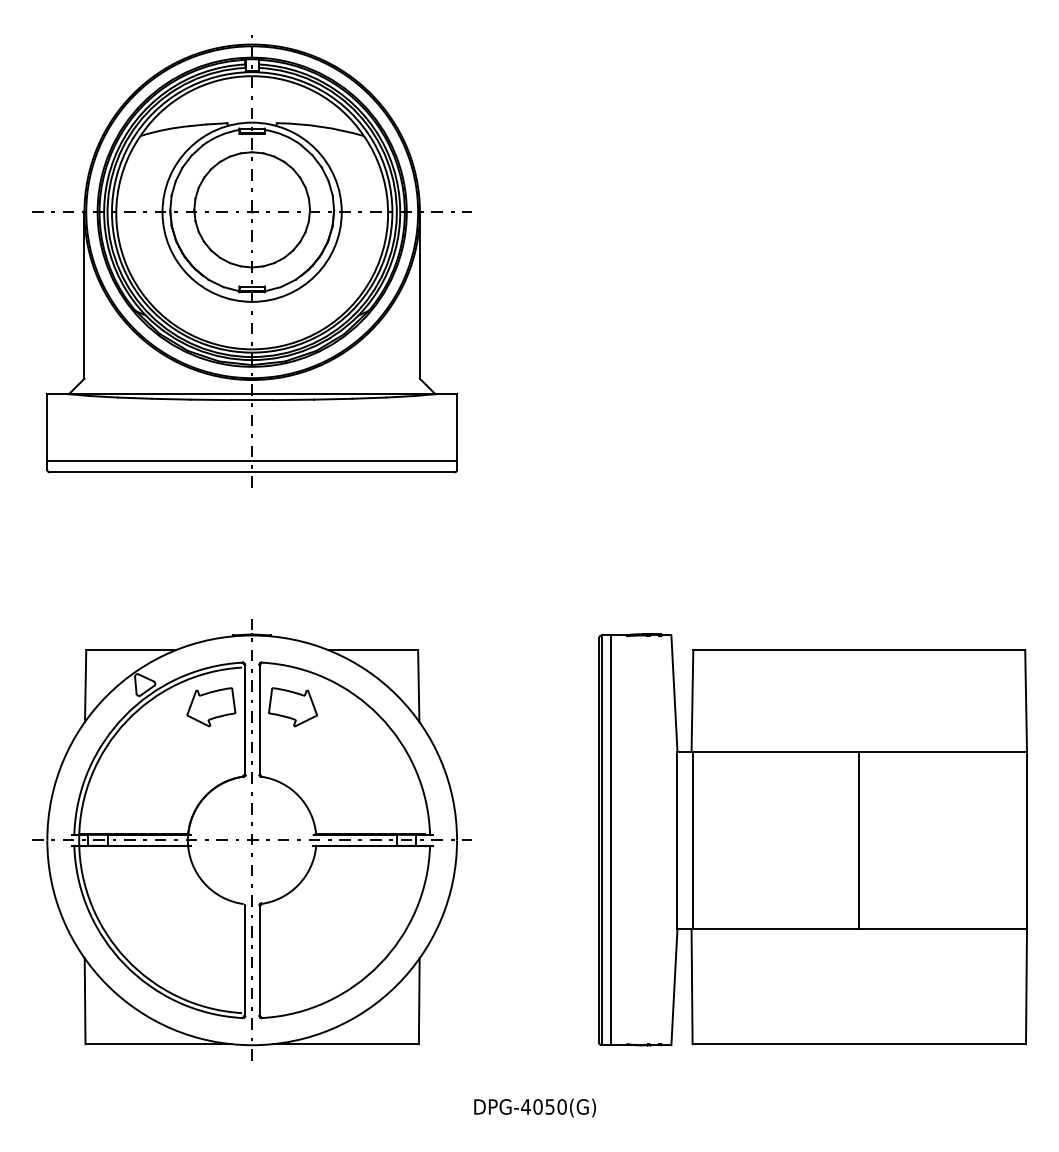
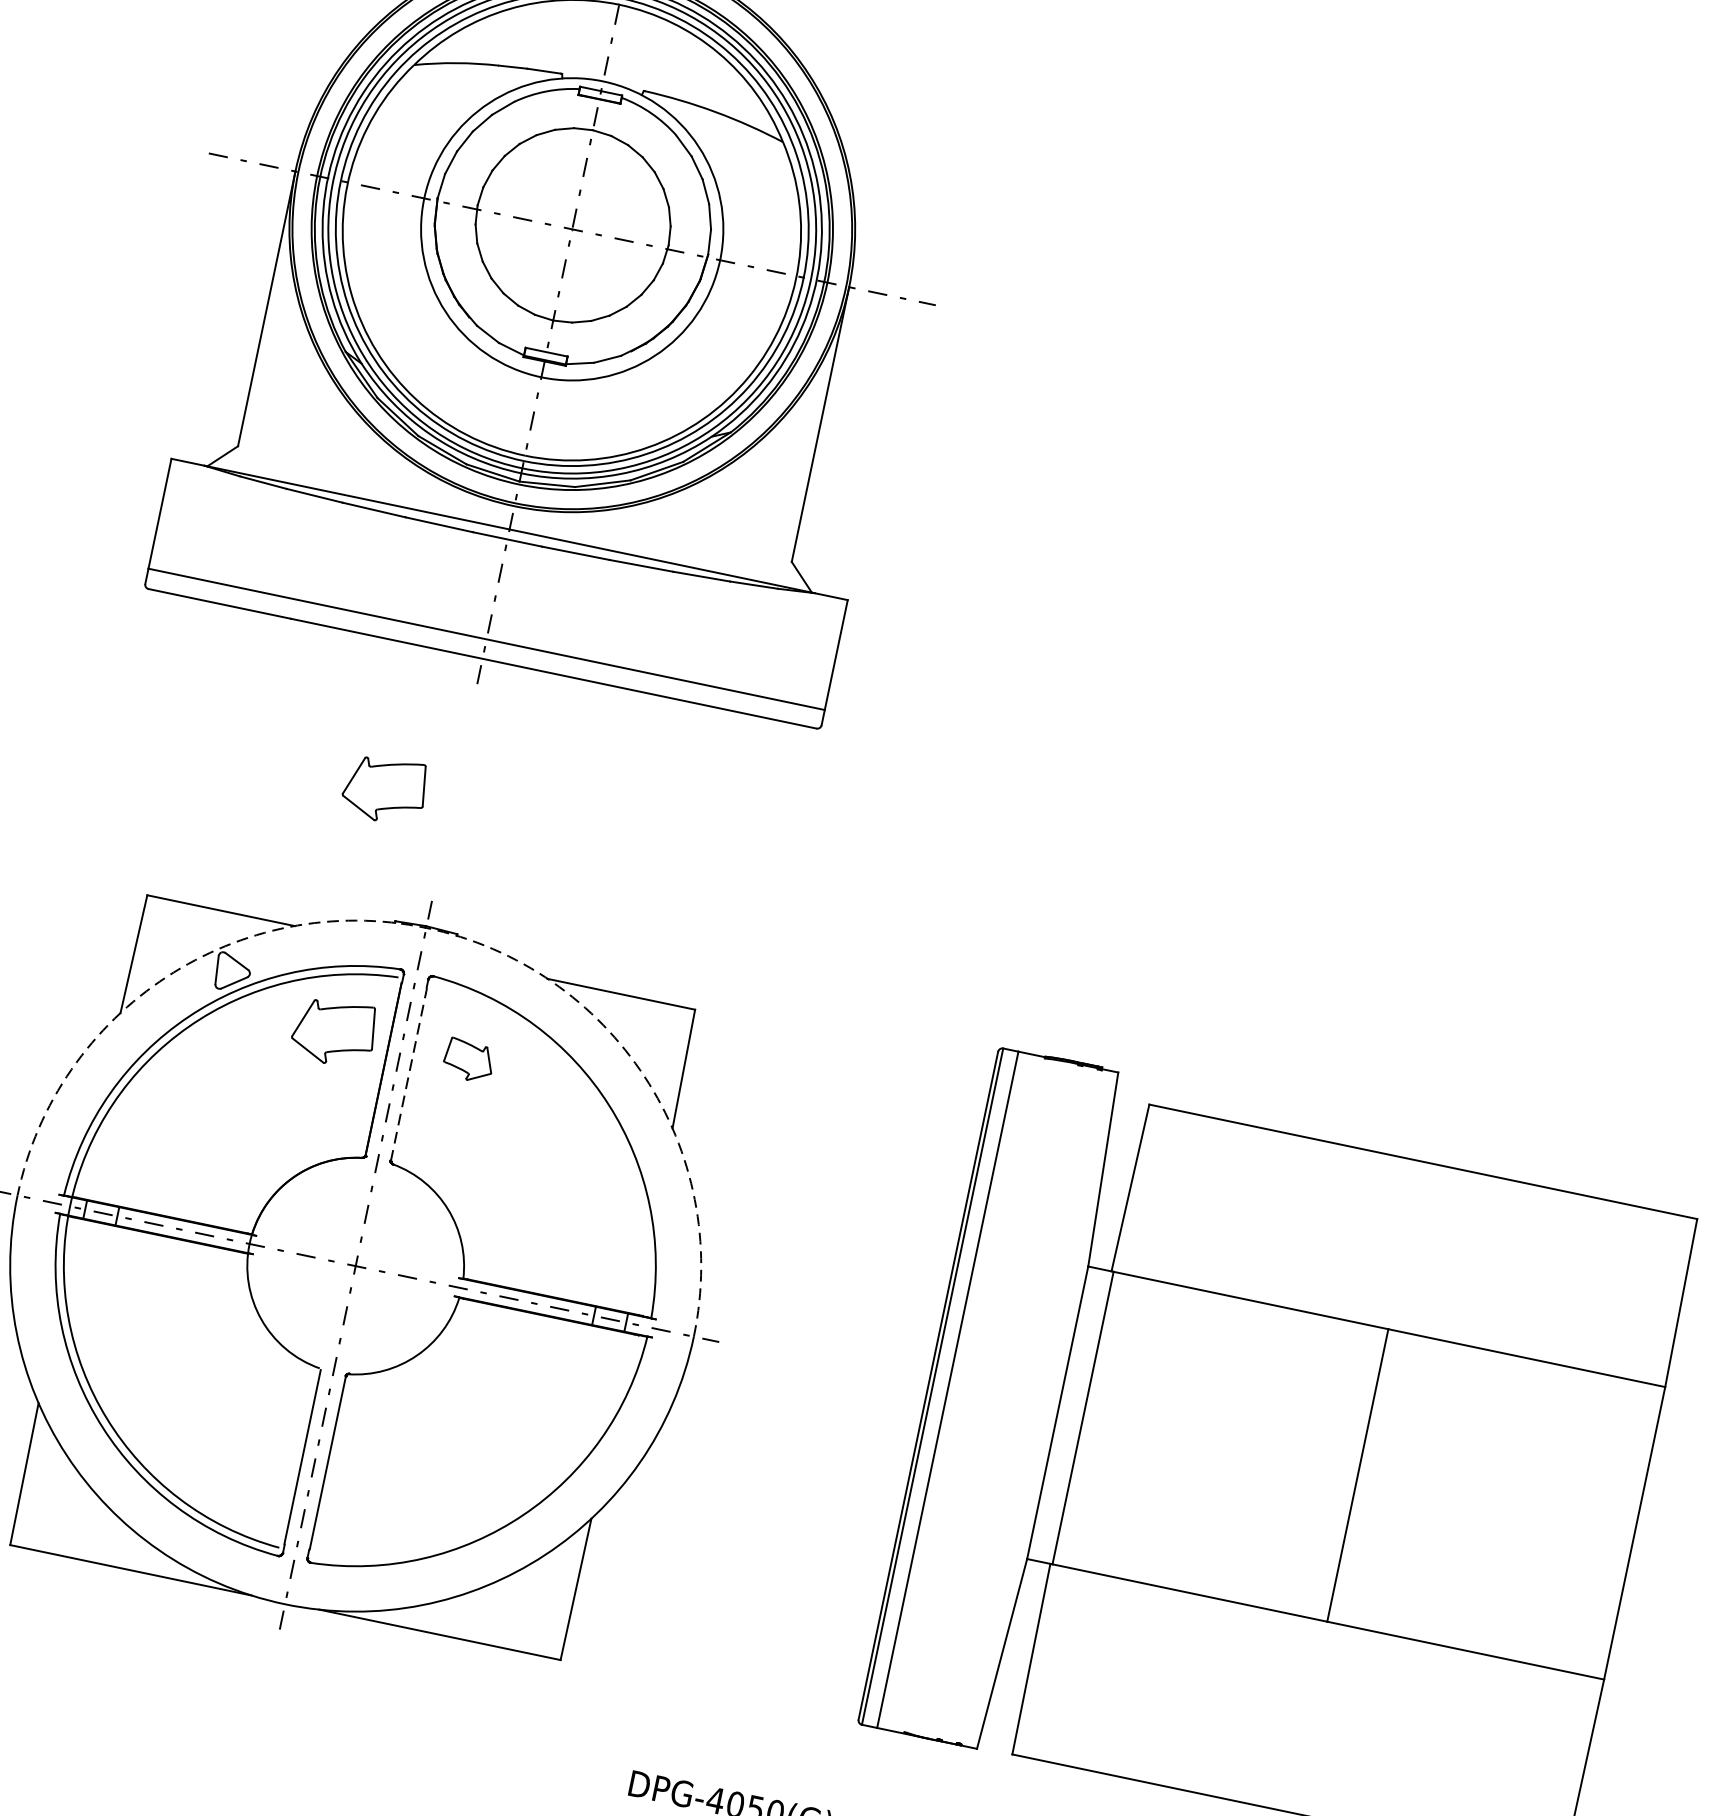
part: (211, 560) -> (385, 790), added
arc: (252, 635) -> (426, 928), solid -> dashed
part: (292, 707) -> (468, 1060), size x0.6
line: (259, 722) -> (408, 1074), solid -> dashed

